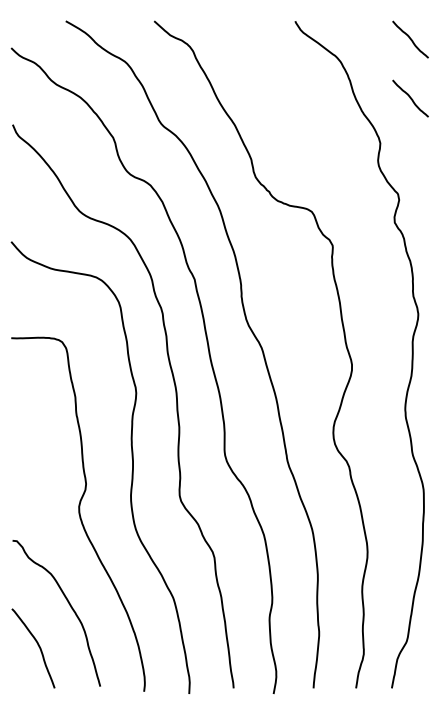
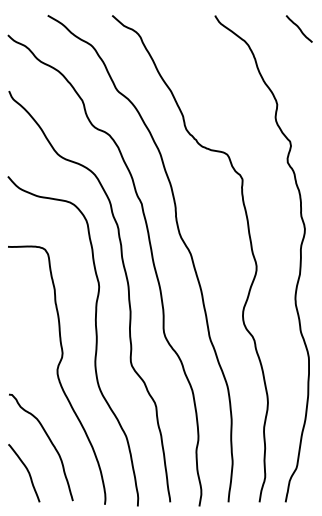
curve: (410, 98) -> (299, 71), removed

